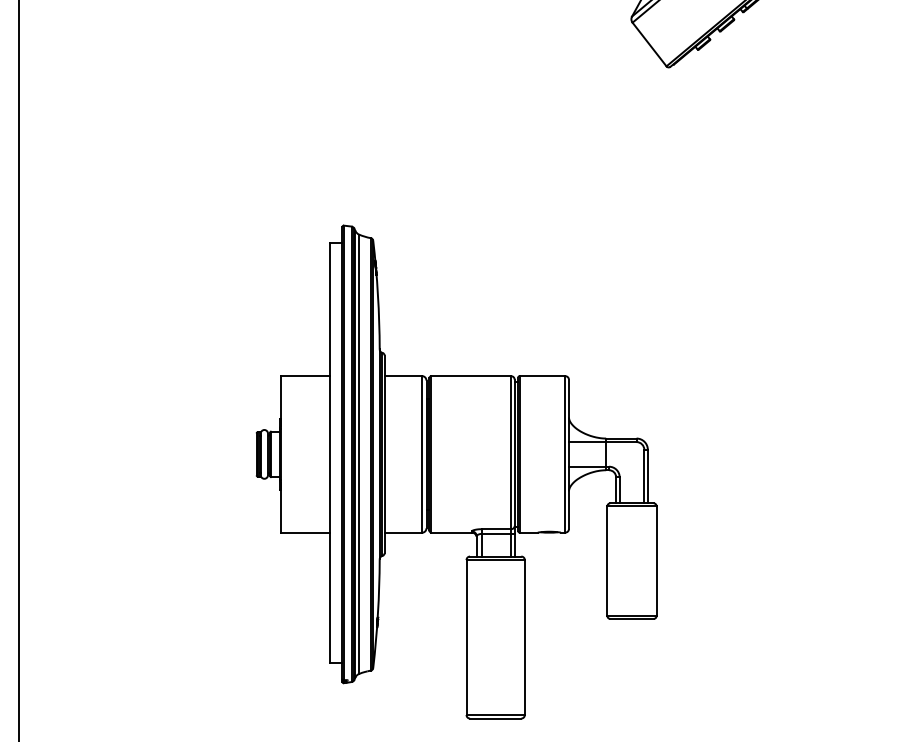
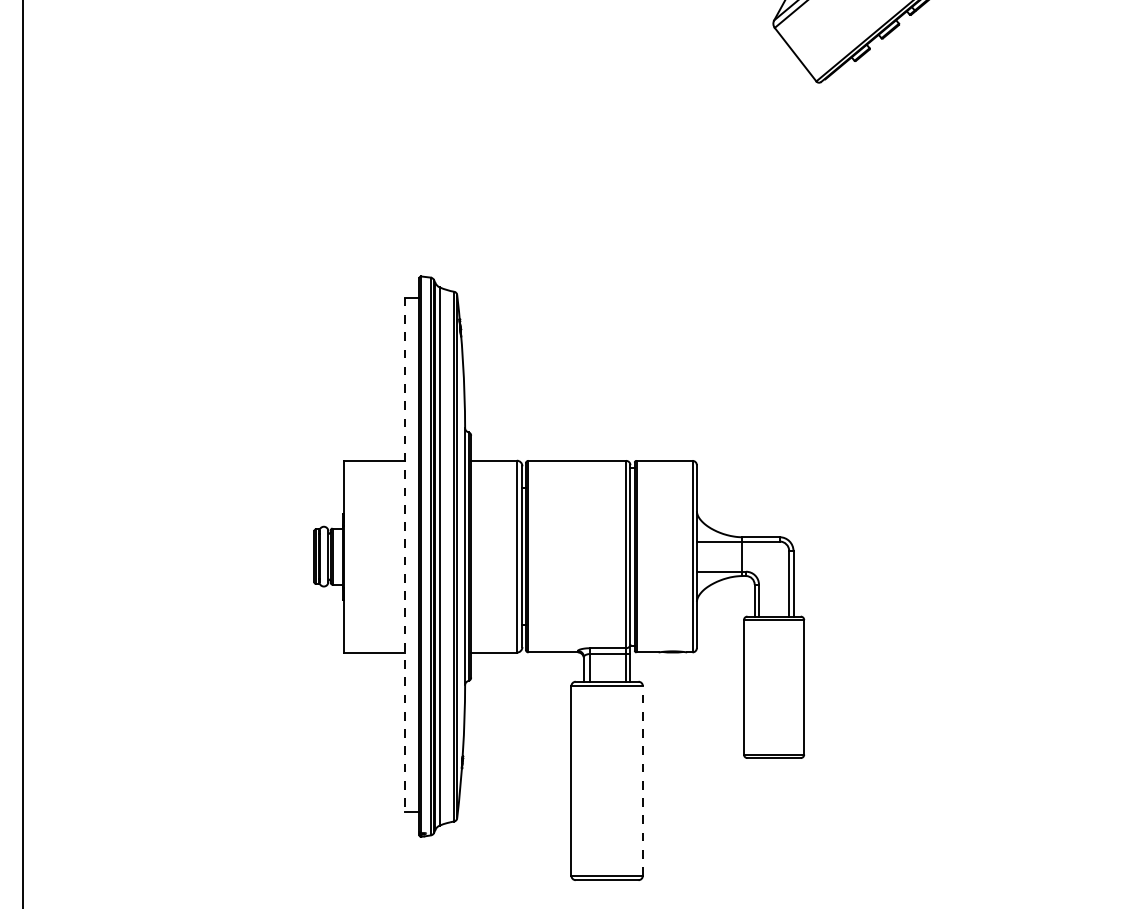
line: (330, 452) -> (404, 554), solid -> dashed
line: (524, 637) -> (642, 780), solid -> dashed

